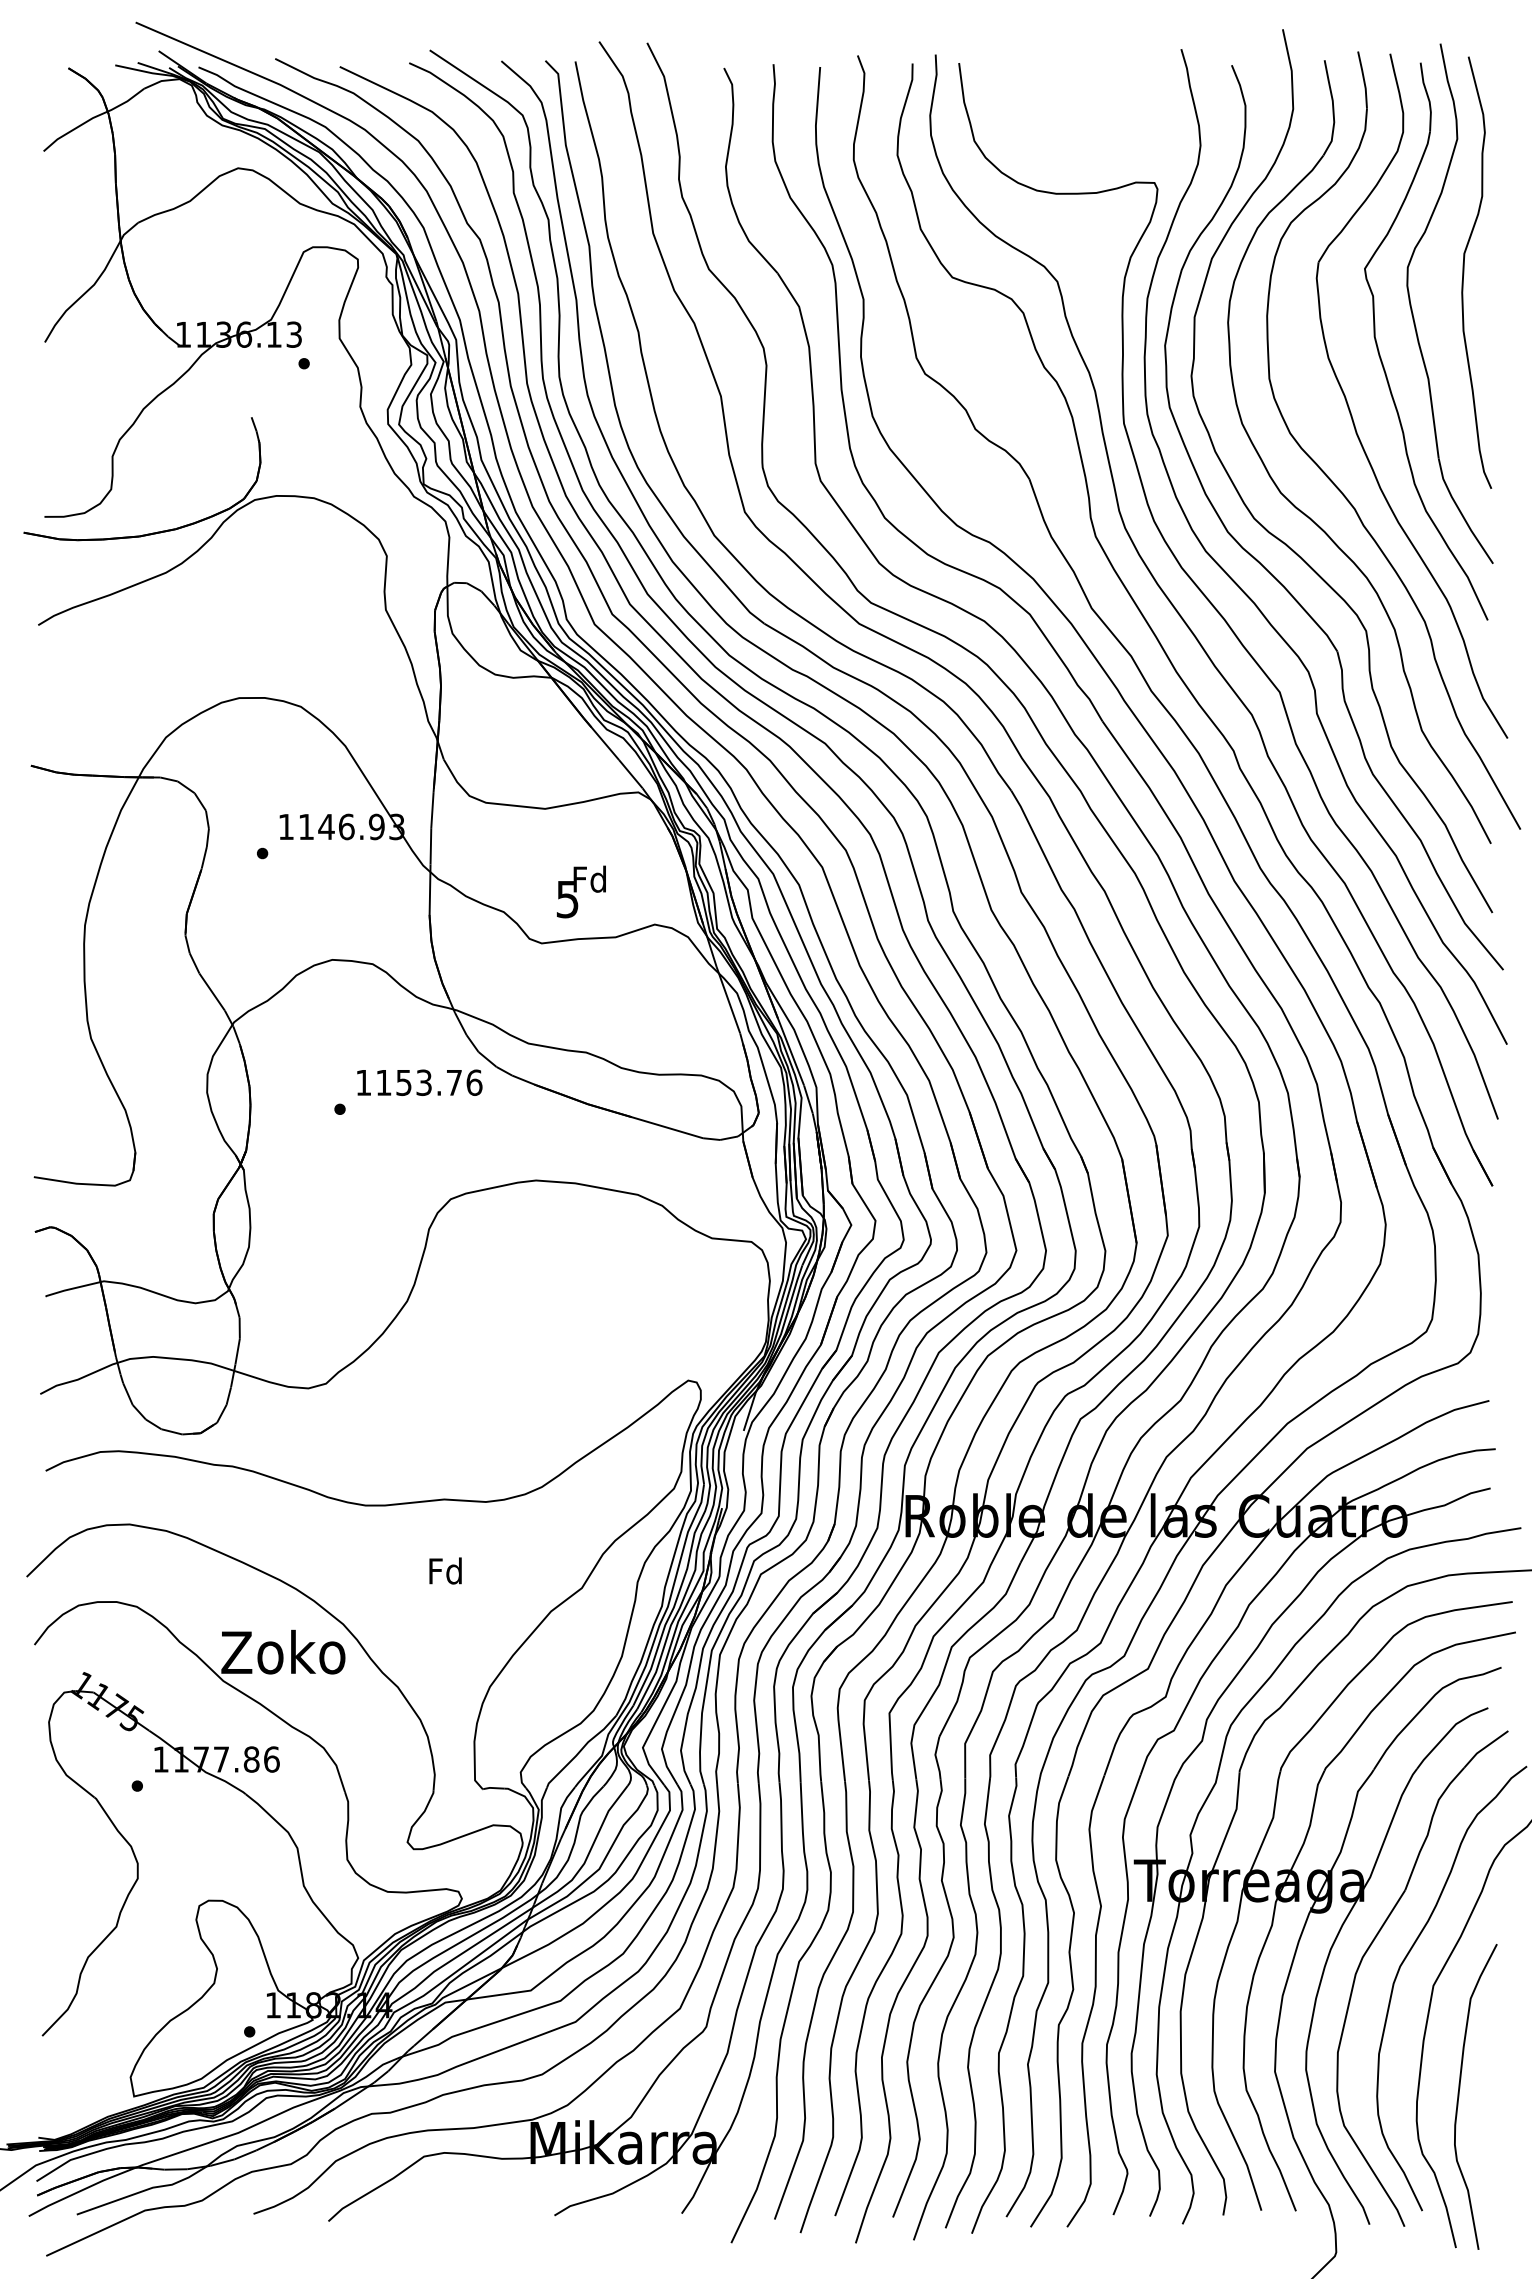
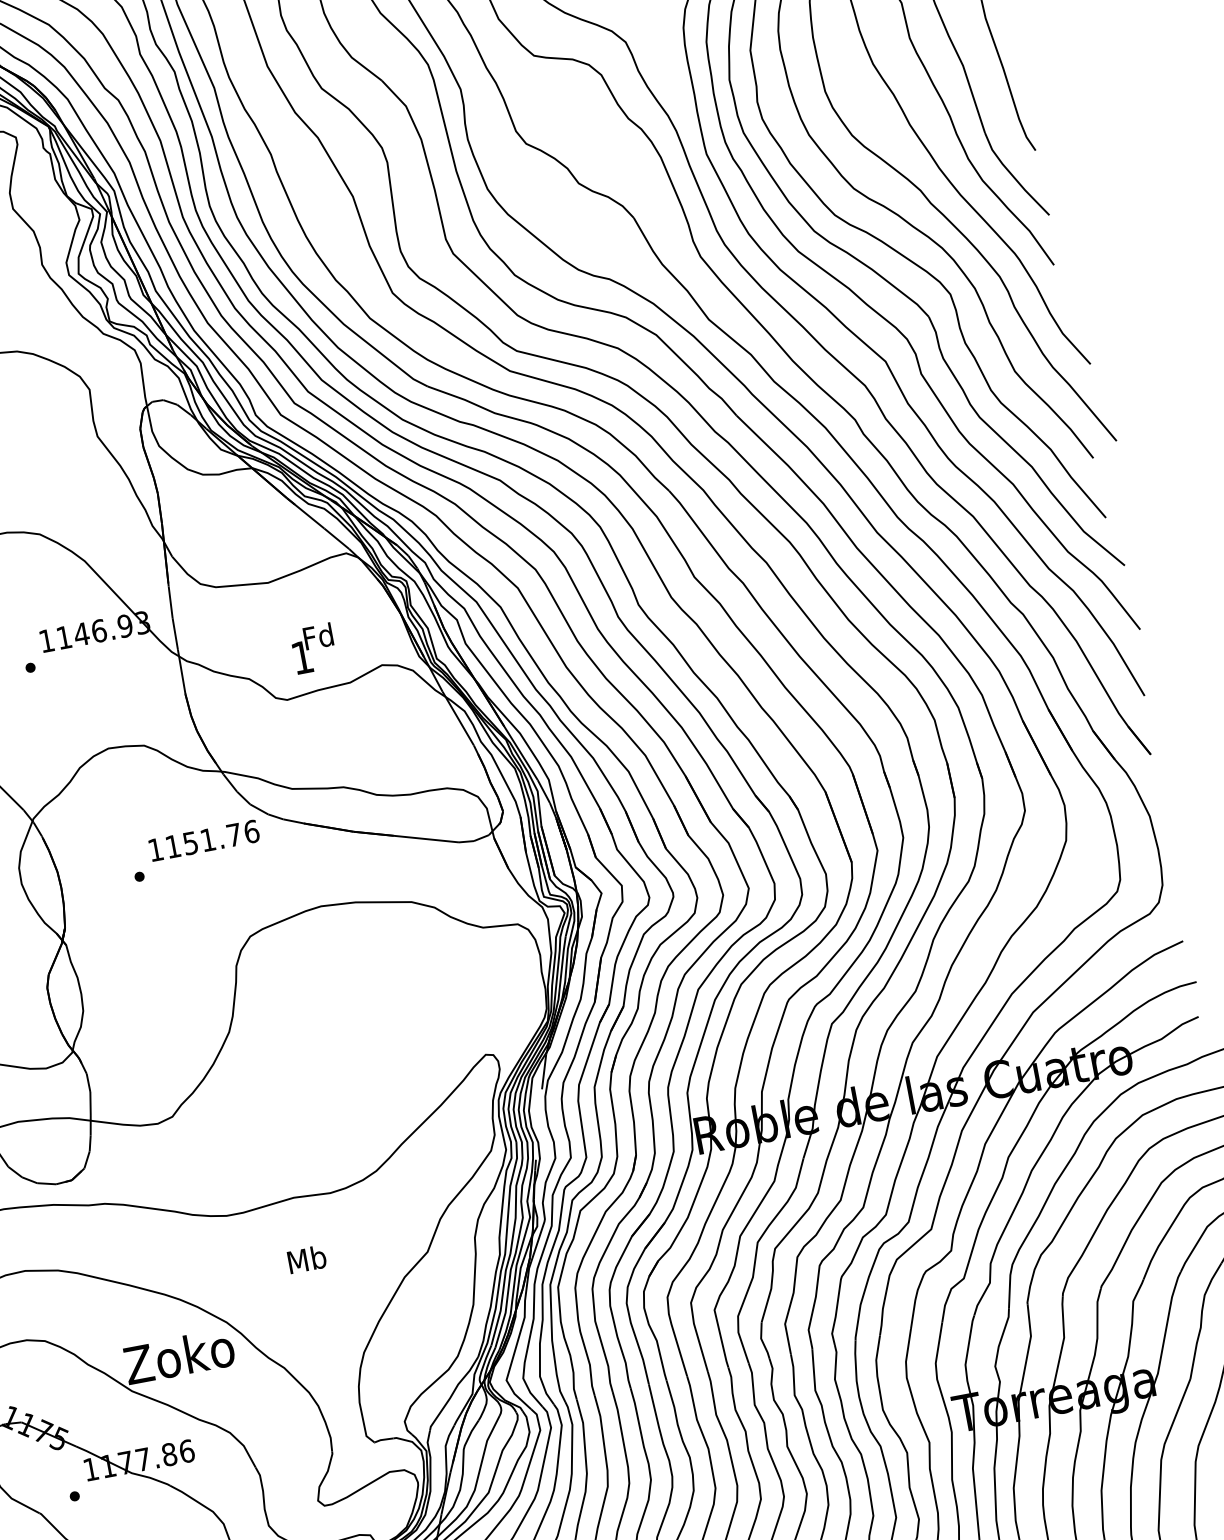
text: (567, 899) -> (302, 657), 5 -> 1
text: (423, 1082) -> (207, 839), 1153.76 -> 1151.76
text: (446, 1570) -> (307, 1258), Fd -> Mb

